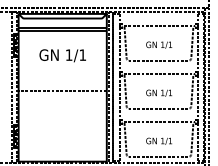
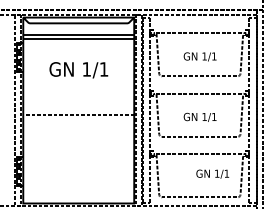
text: (159, 140) -> (213, 173), moved

